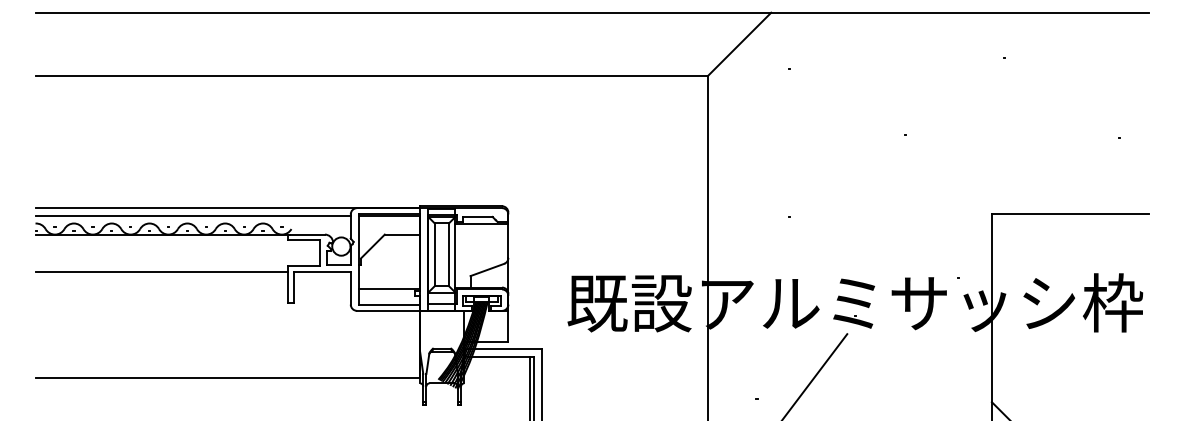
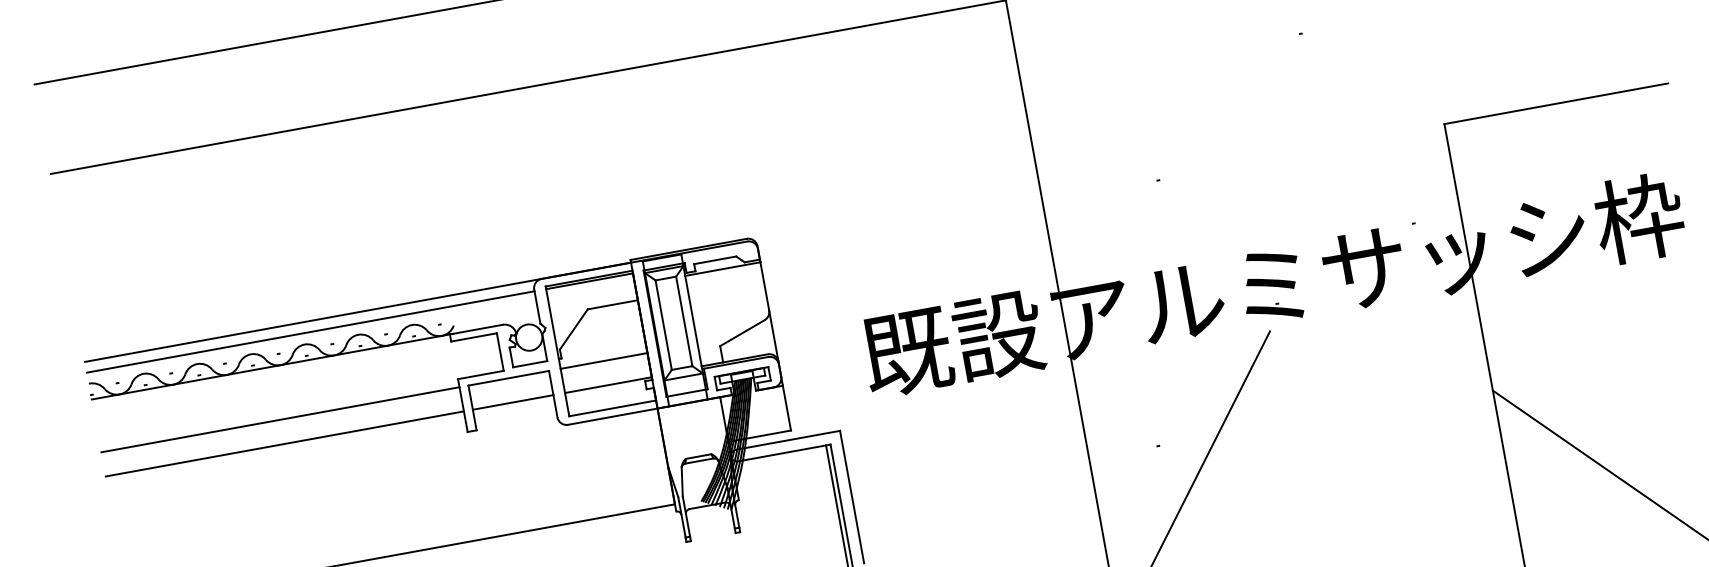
line: (389, 271) -> (603, 360), added
line: (161, 288) -> (284, 443), added
line: (322, 288) -> (513, 401), added

